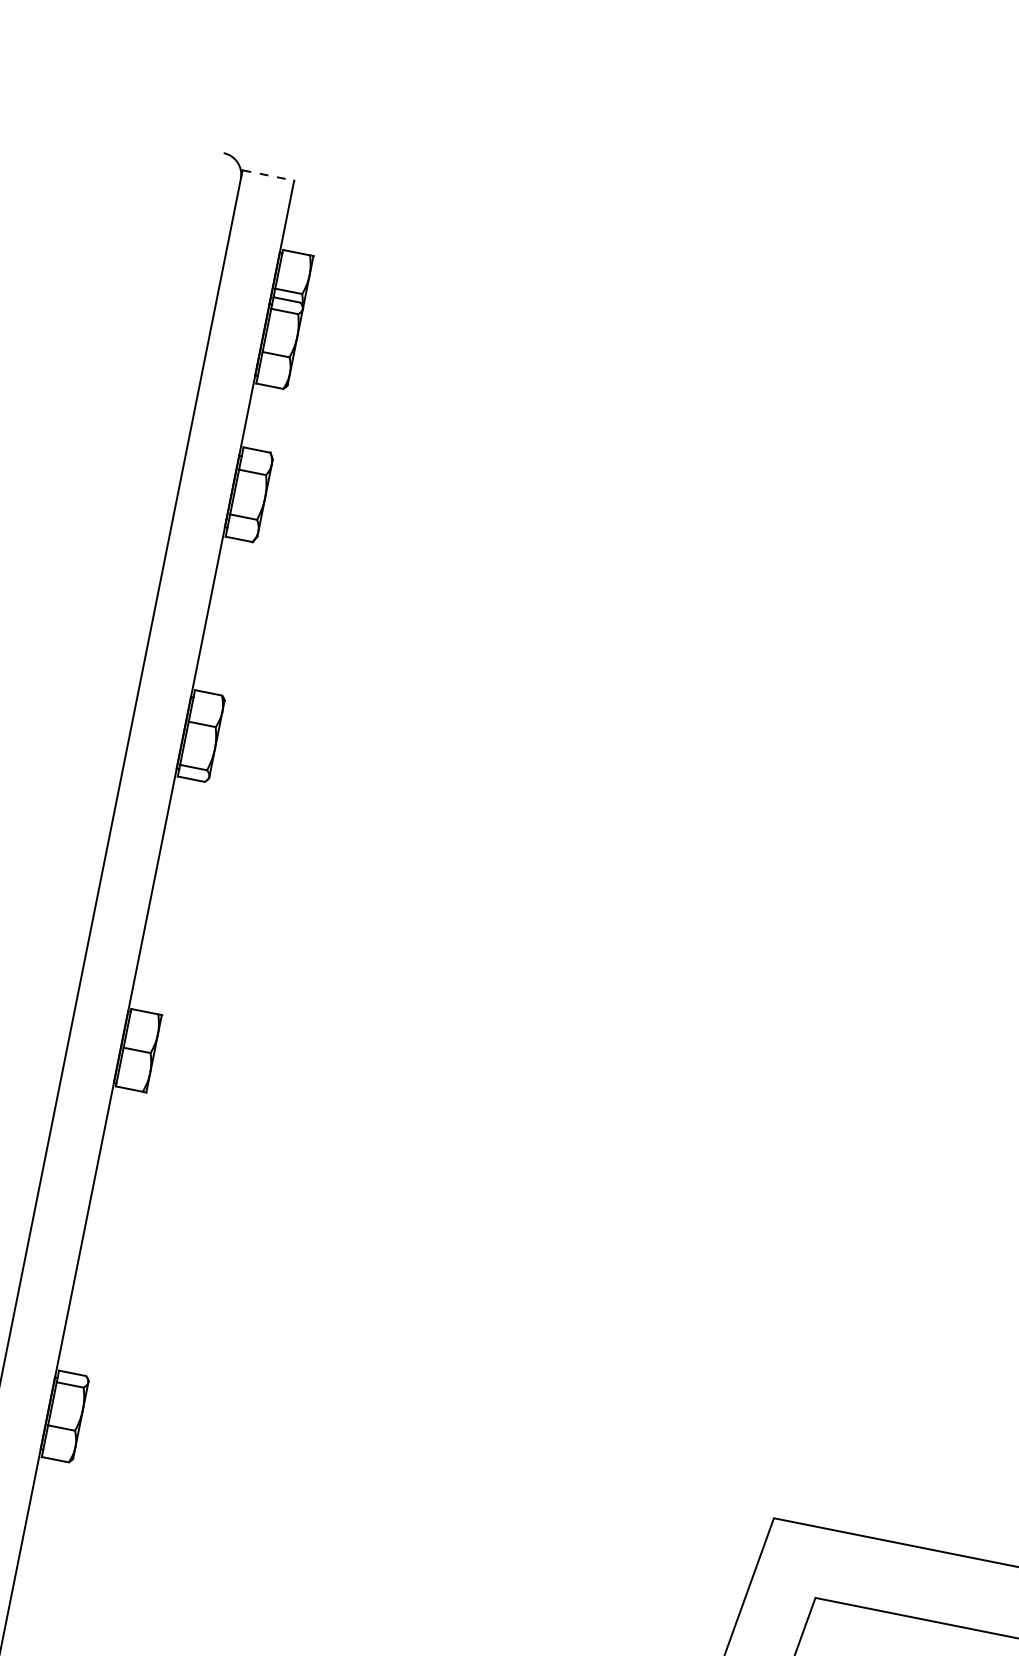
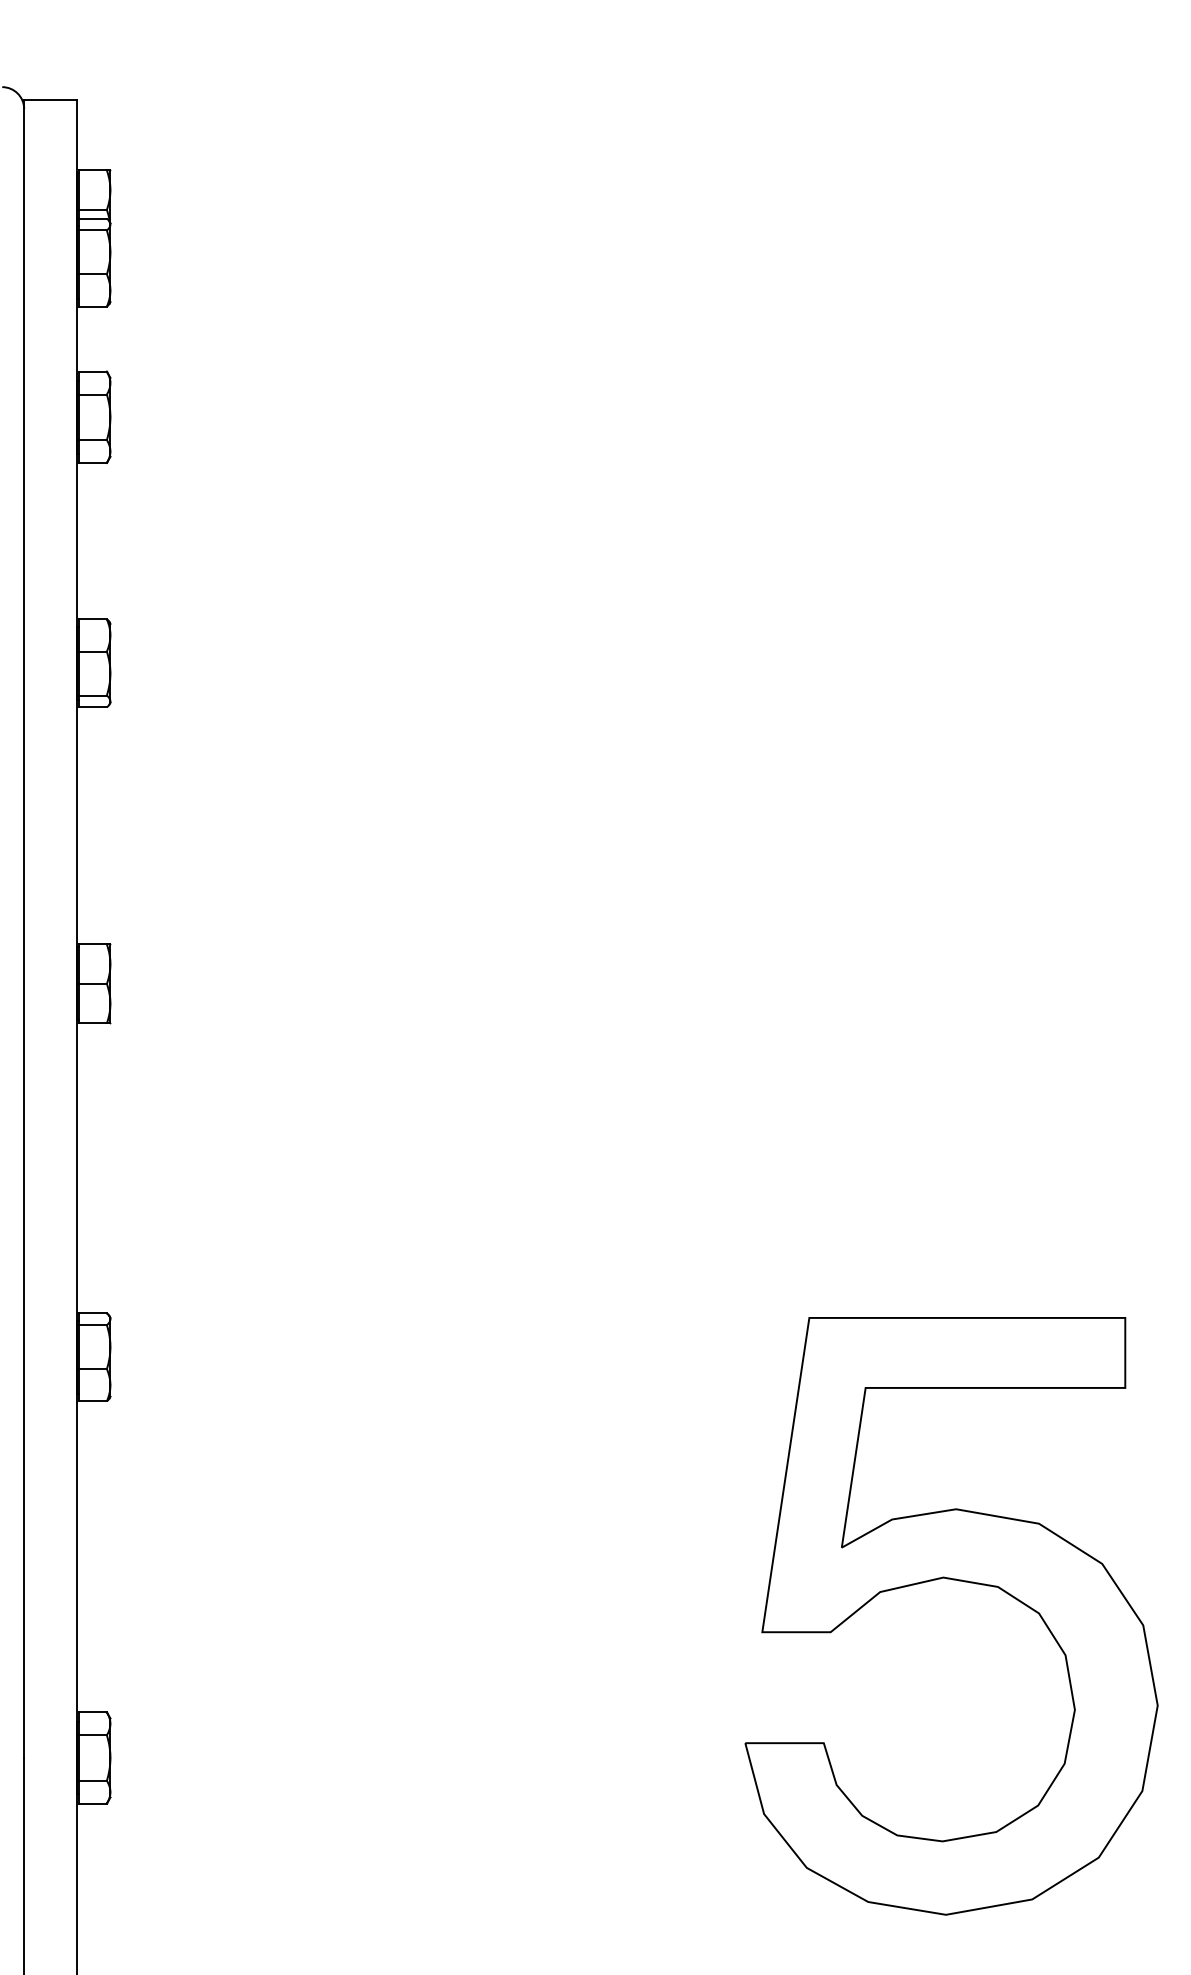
line: (268, 175) -> (50, 100), dashed -> solid

